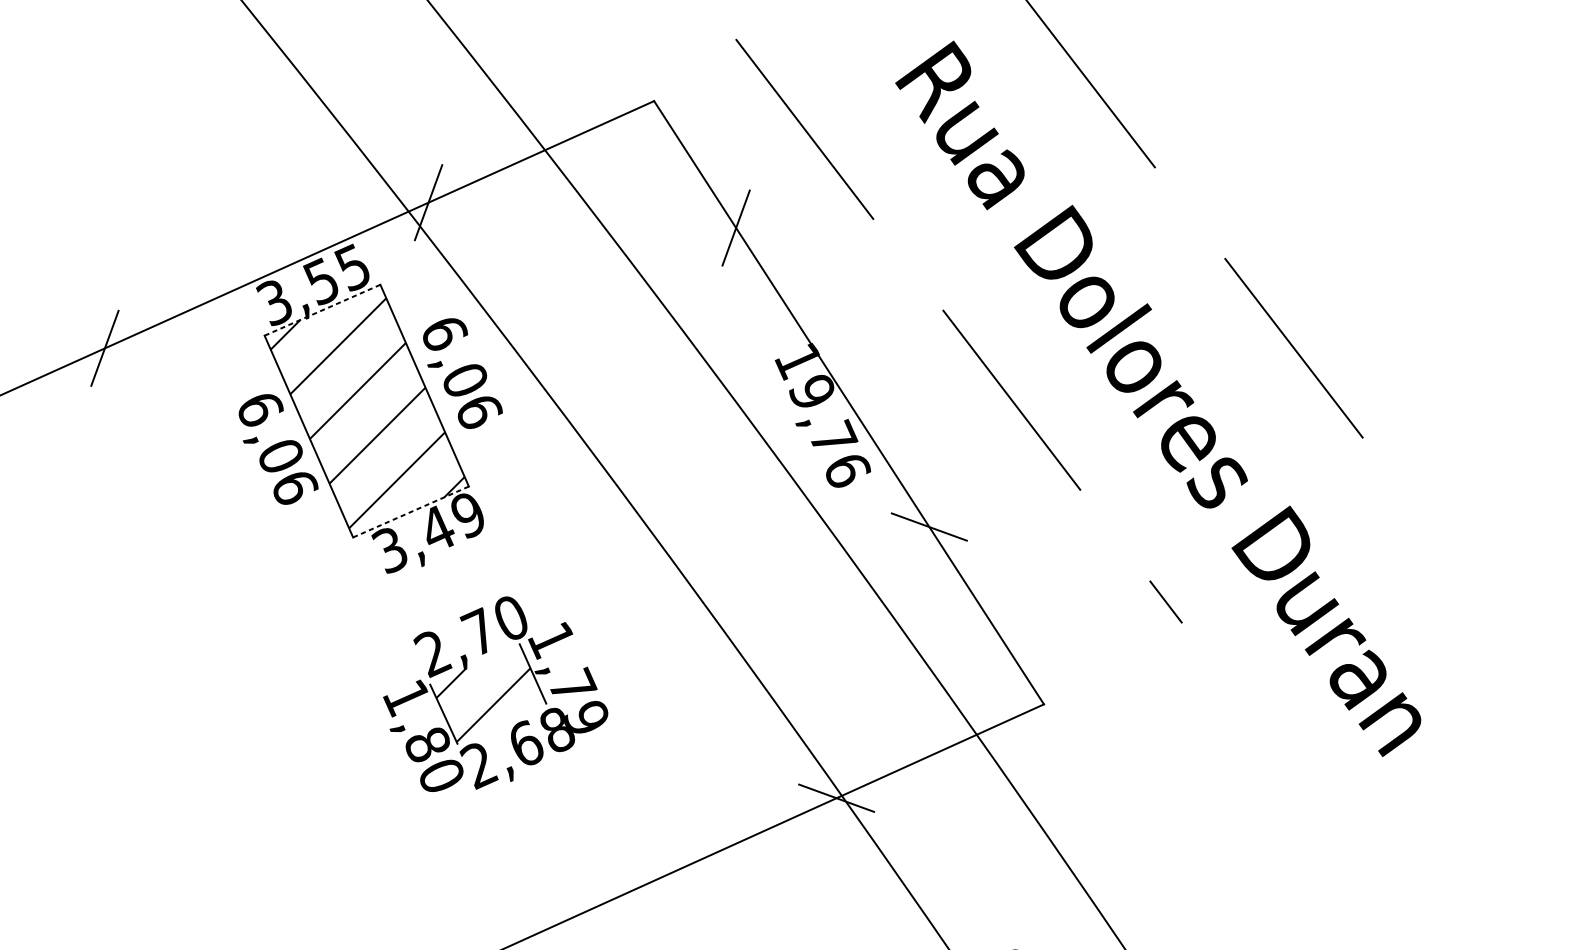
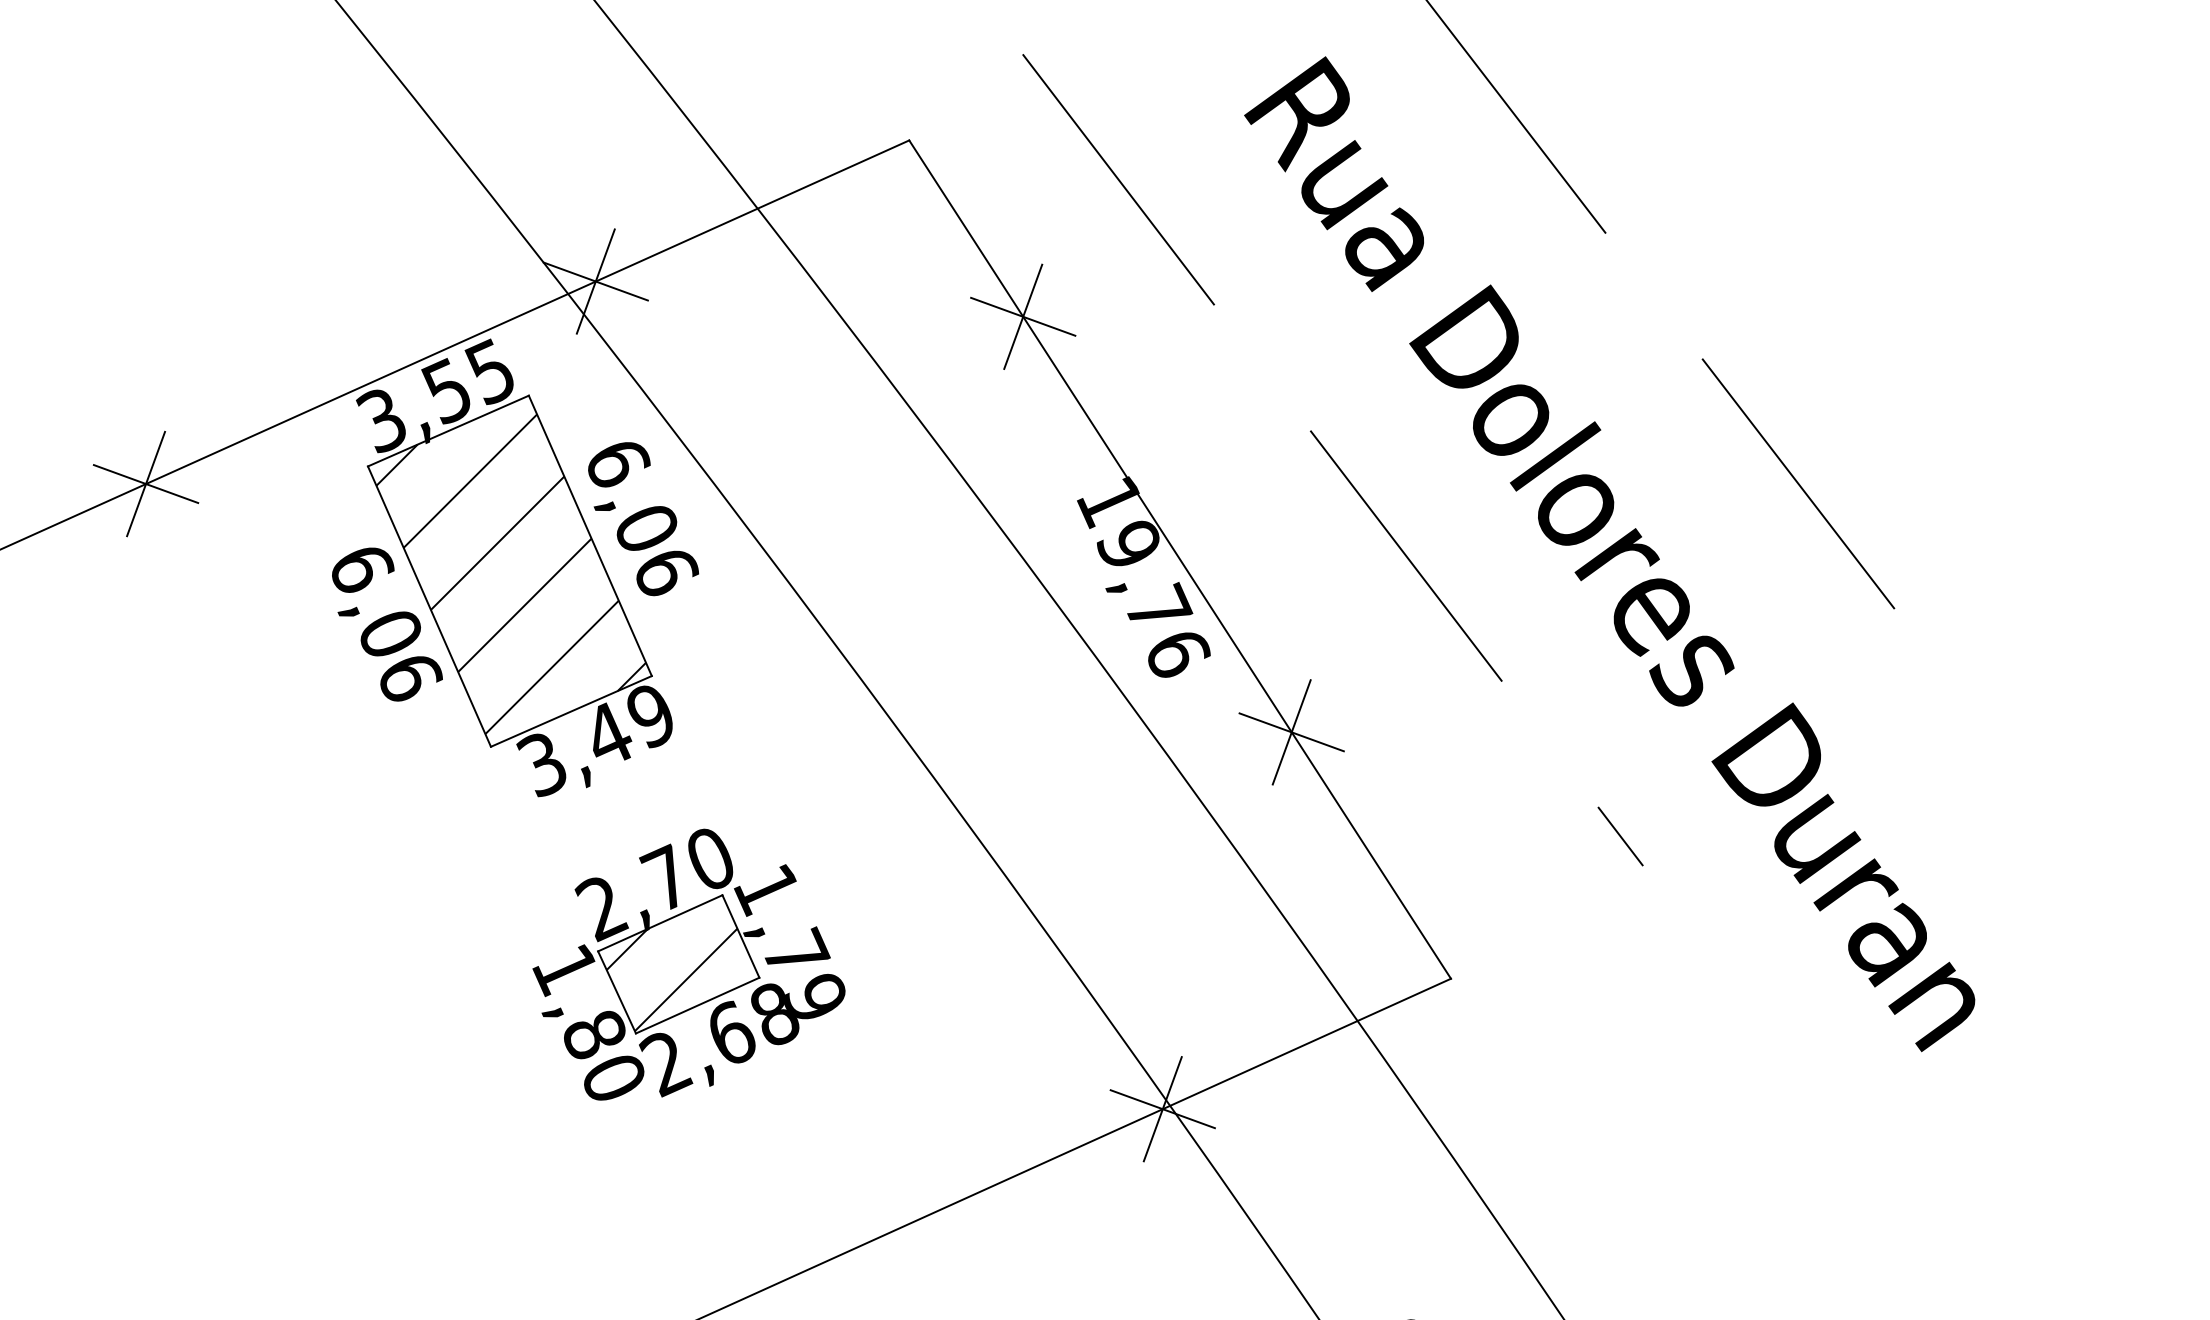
line: (428, 202) -> (595, 281), added
line: (736, 227) -> (1023, 316), added
line: (322, 310) -> (448, 431), dashed -> solid
line: (104, 348) -> (145, 484), added
line: (411, 512) -> (571, 711), dashed -> solid
line: (929, 527) -> (1291, 732), added
line: (475, 664) -> (660, 923), added
line: (501, 723) -> (697, 1005), added
line: (836, 798) -> (1162, 1109), added

